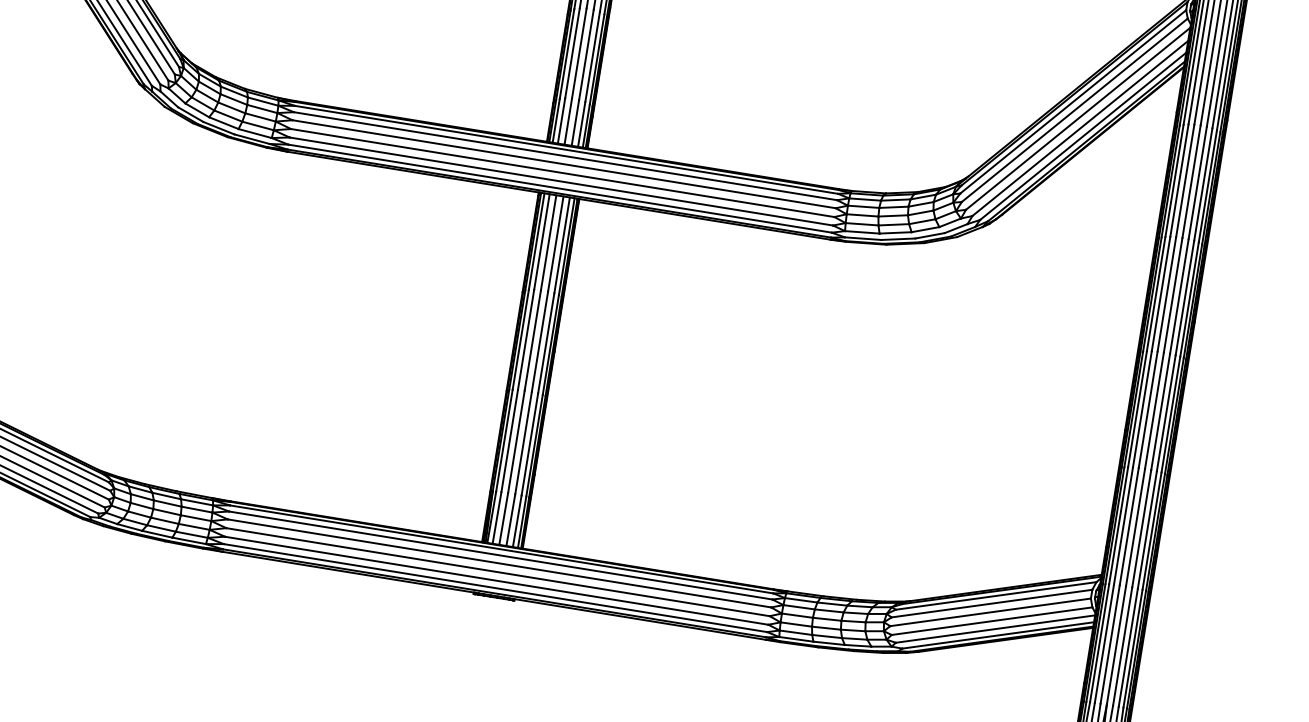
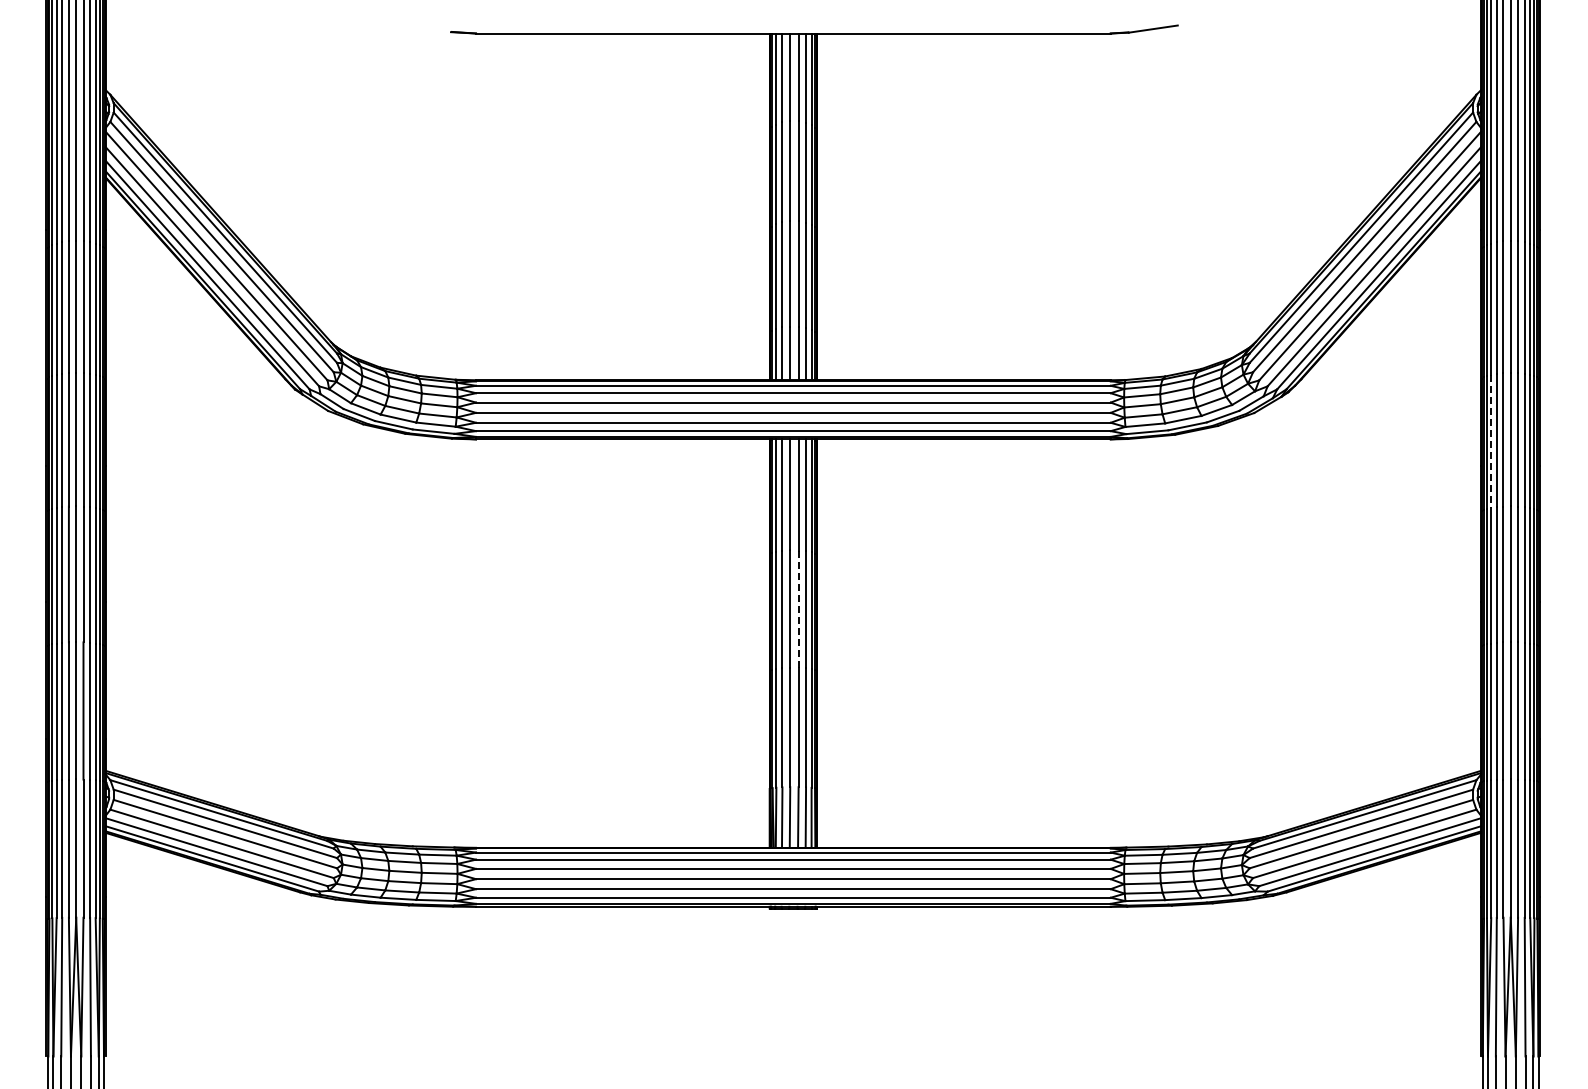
line: (1156, 294) -> (1491, 441), solid -> dashed
line: (539, 342) -> (798, 609), solid -> dashed

